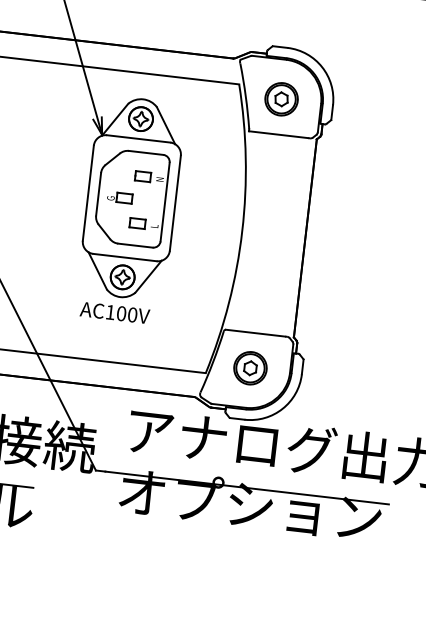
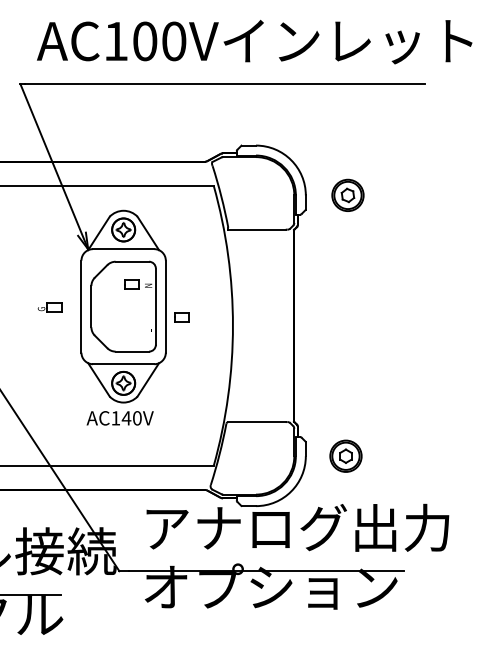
part: (281, 98) -> (347, 194), moved
part: (119, 197) -> (49, 307), moved
part: (137, 223) -> (181, 317), moved
text: (121, 313) -> (126, 418), AC100V -> AC140V
part: (250, 367) -> (345, 455), moved

